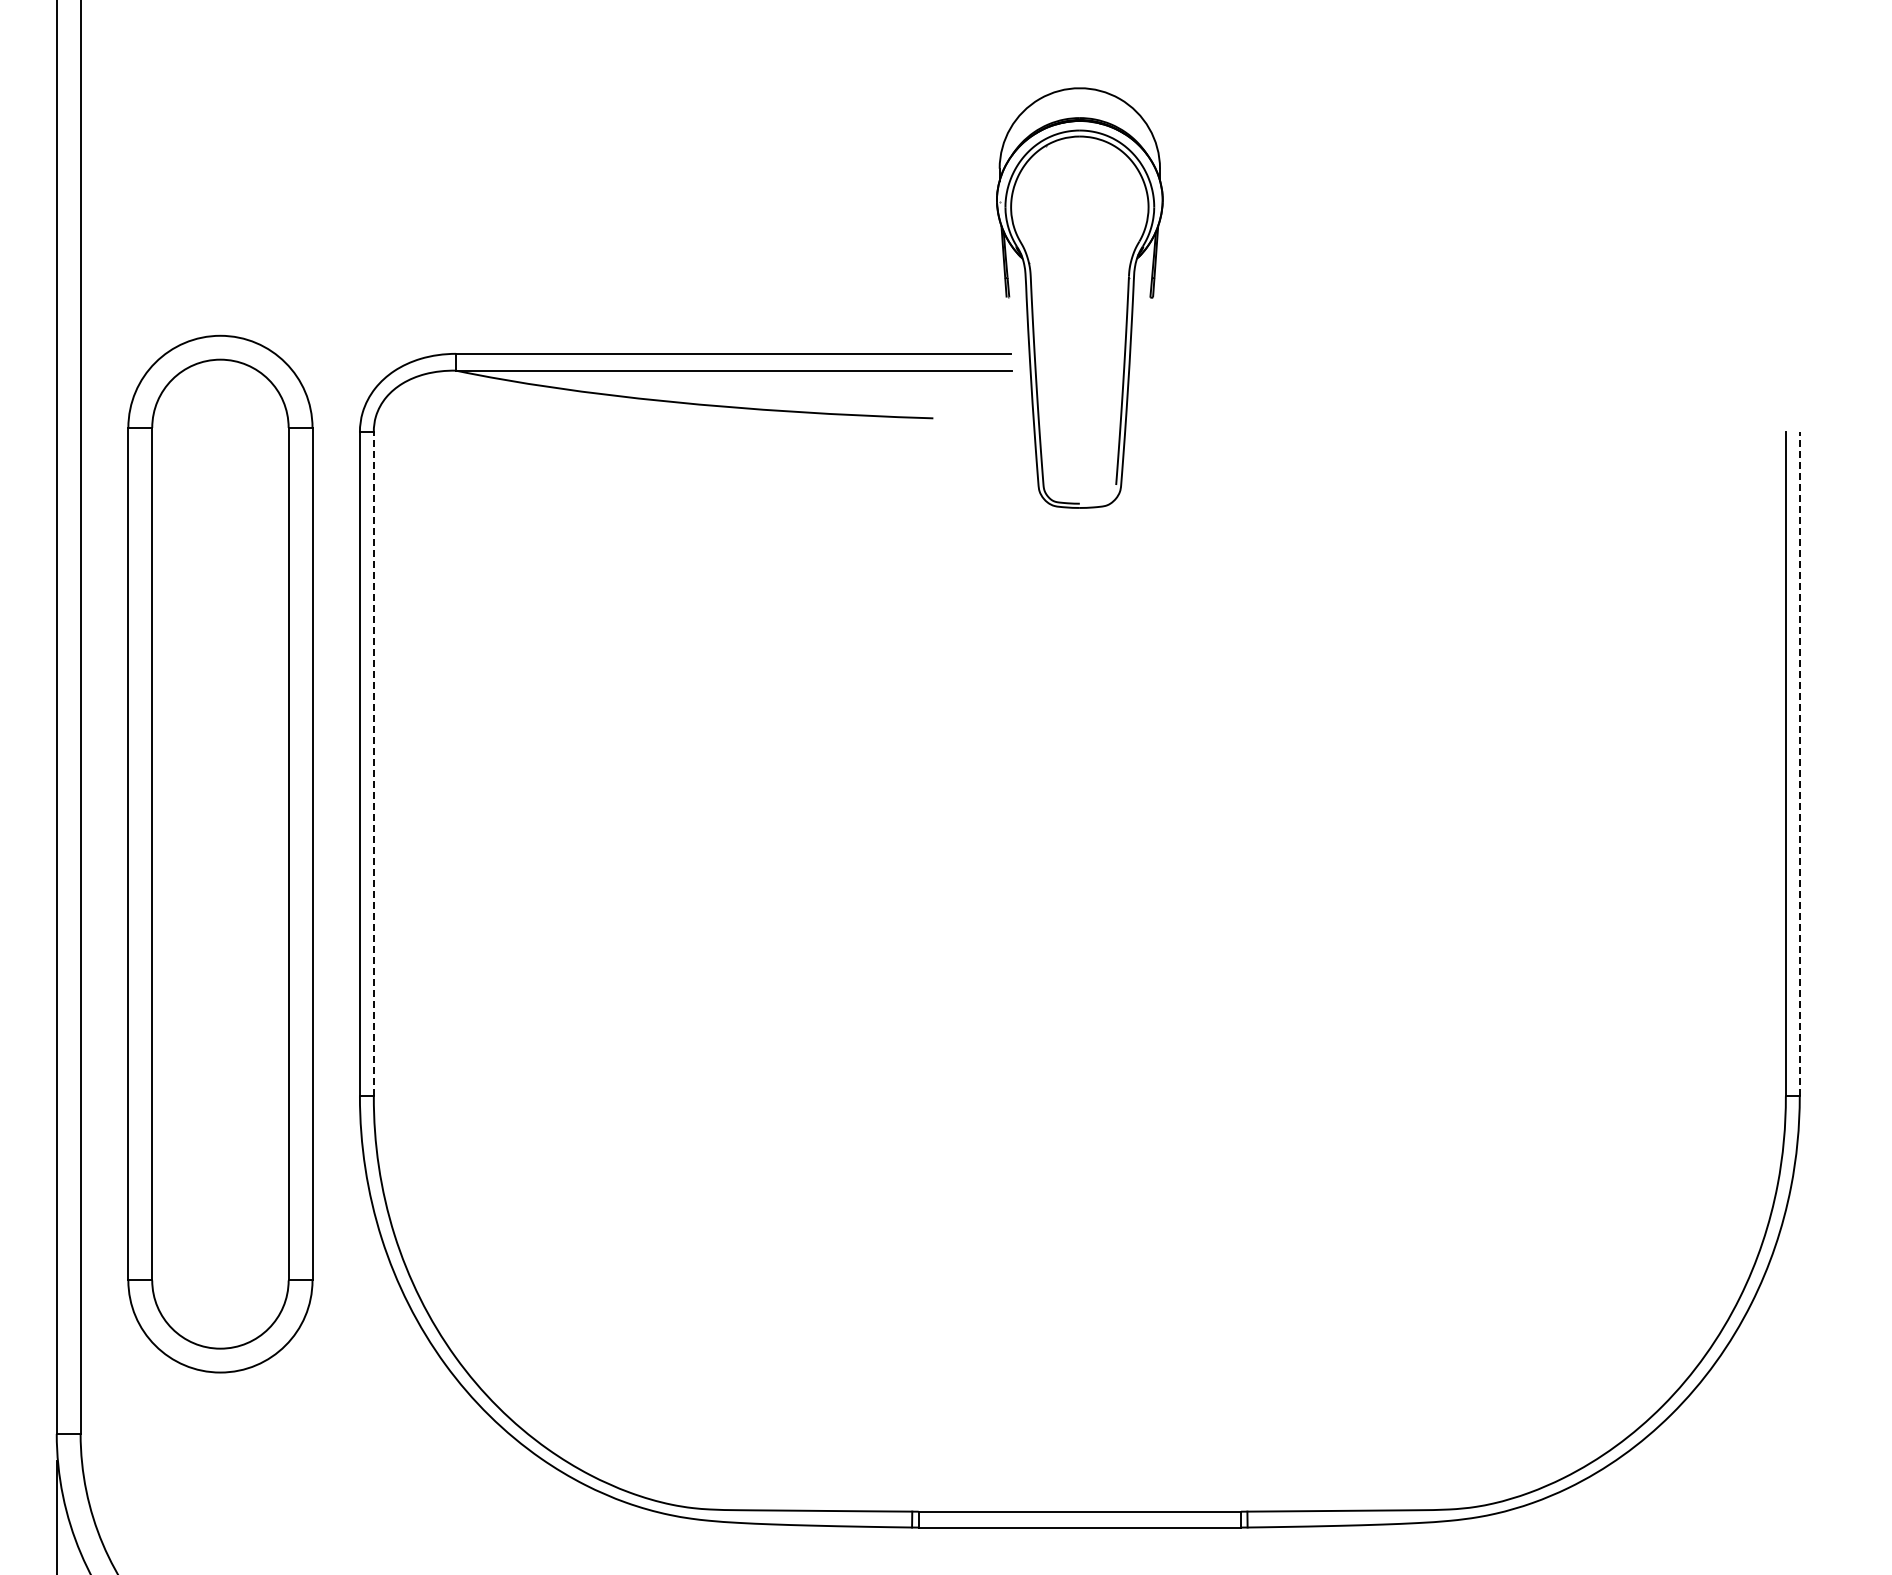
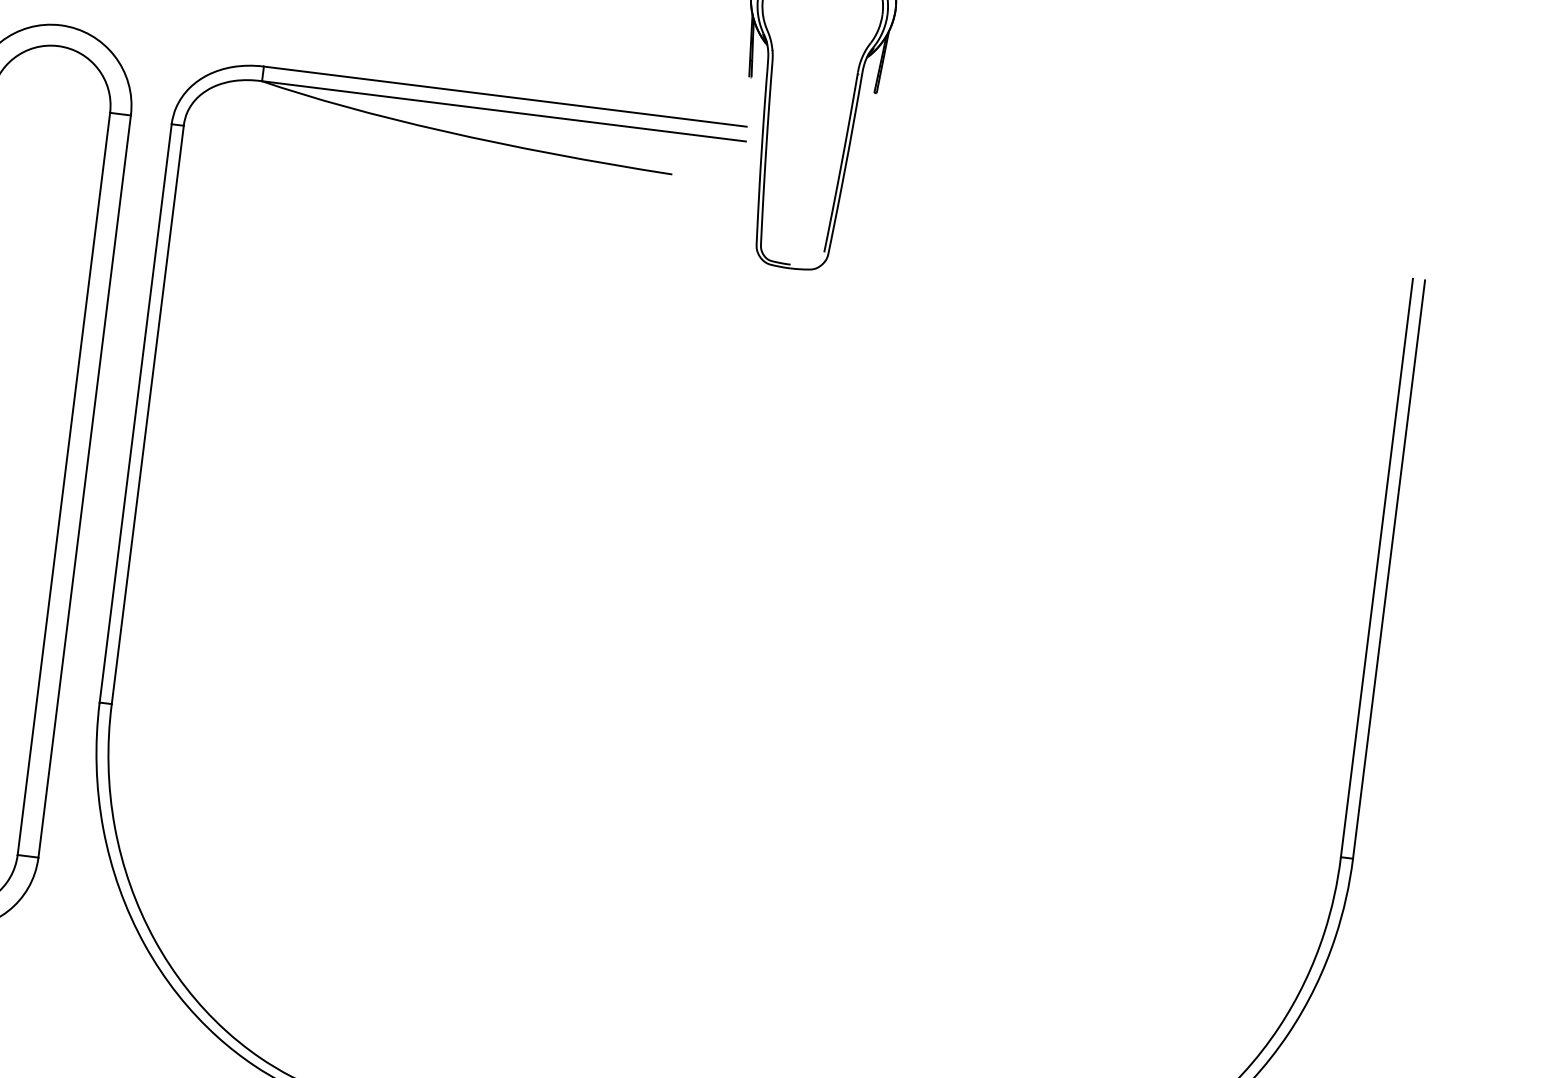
line: (373, 763) -> (147, 414), dashed -> solid
line: (1799, 763) -> (1388, 568), dashed -> solid

